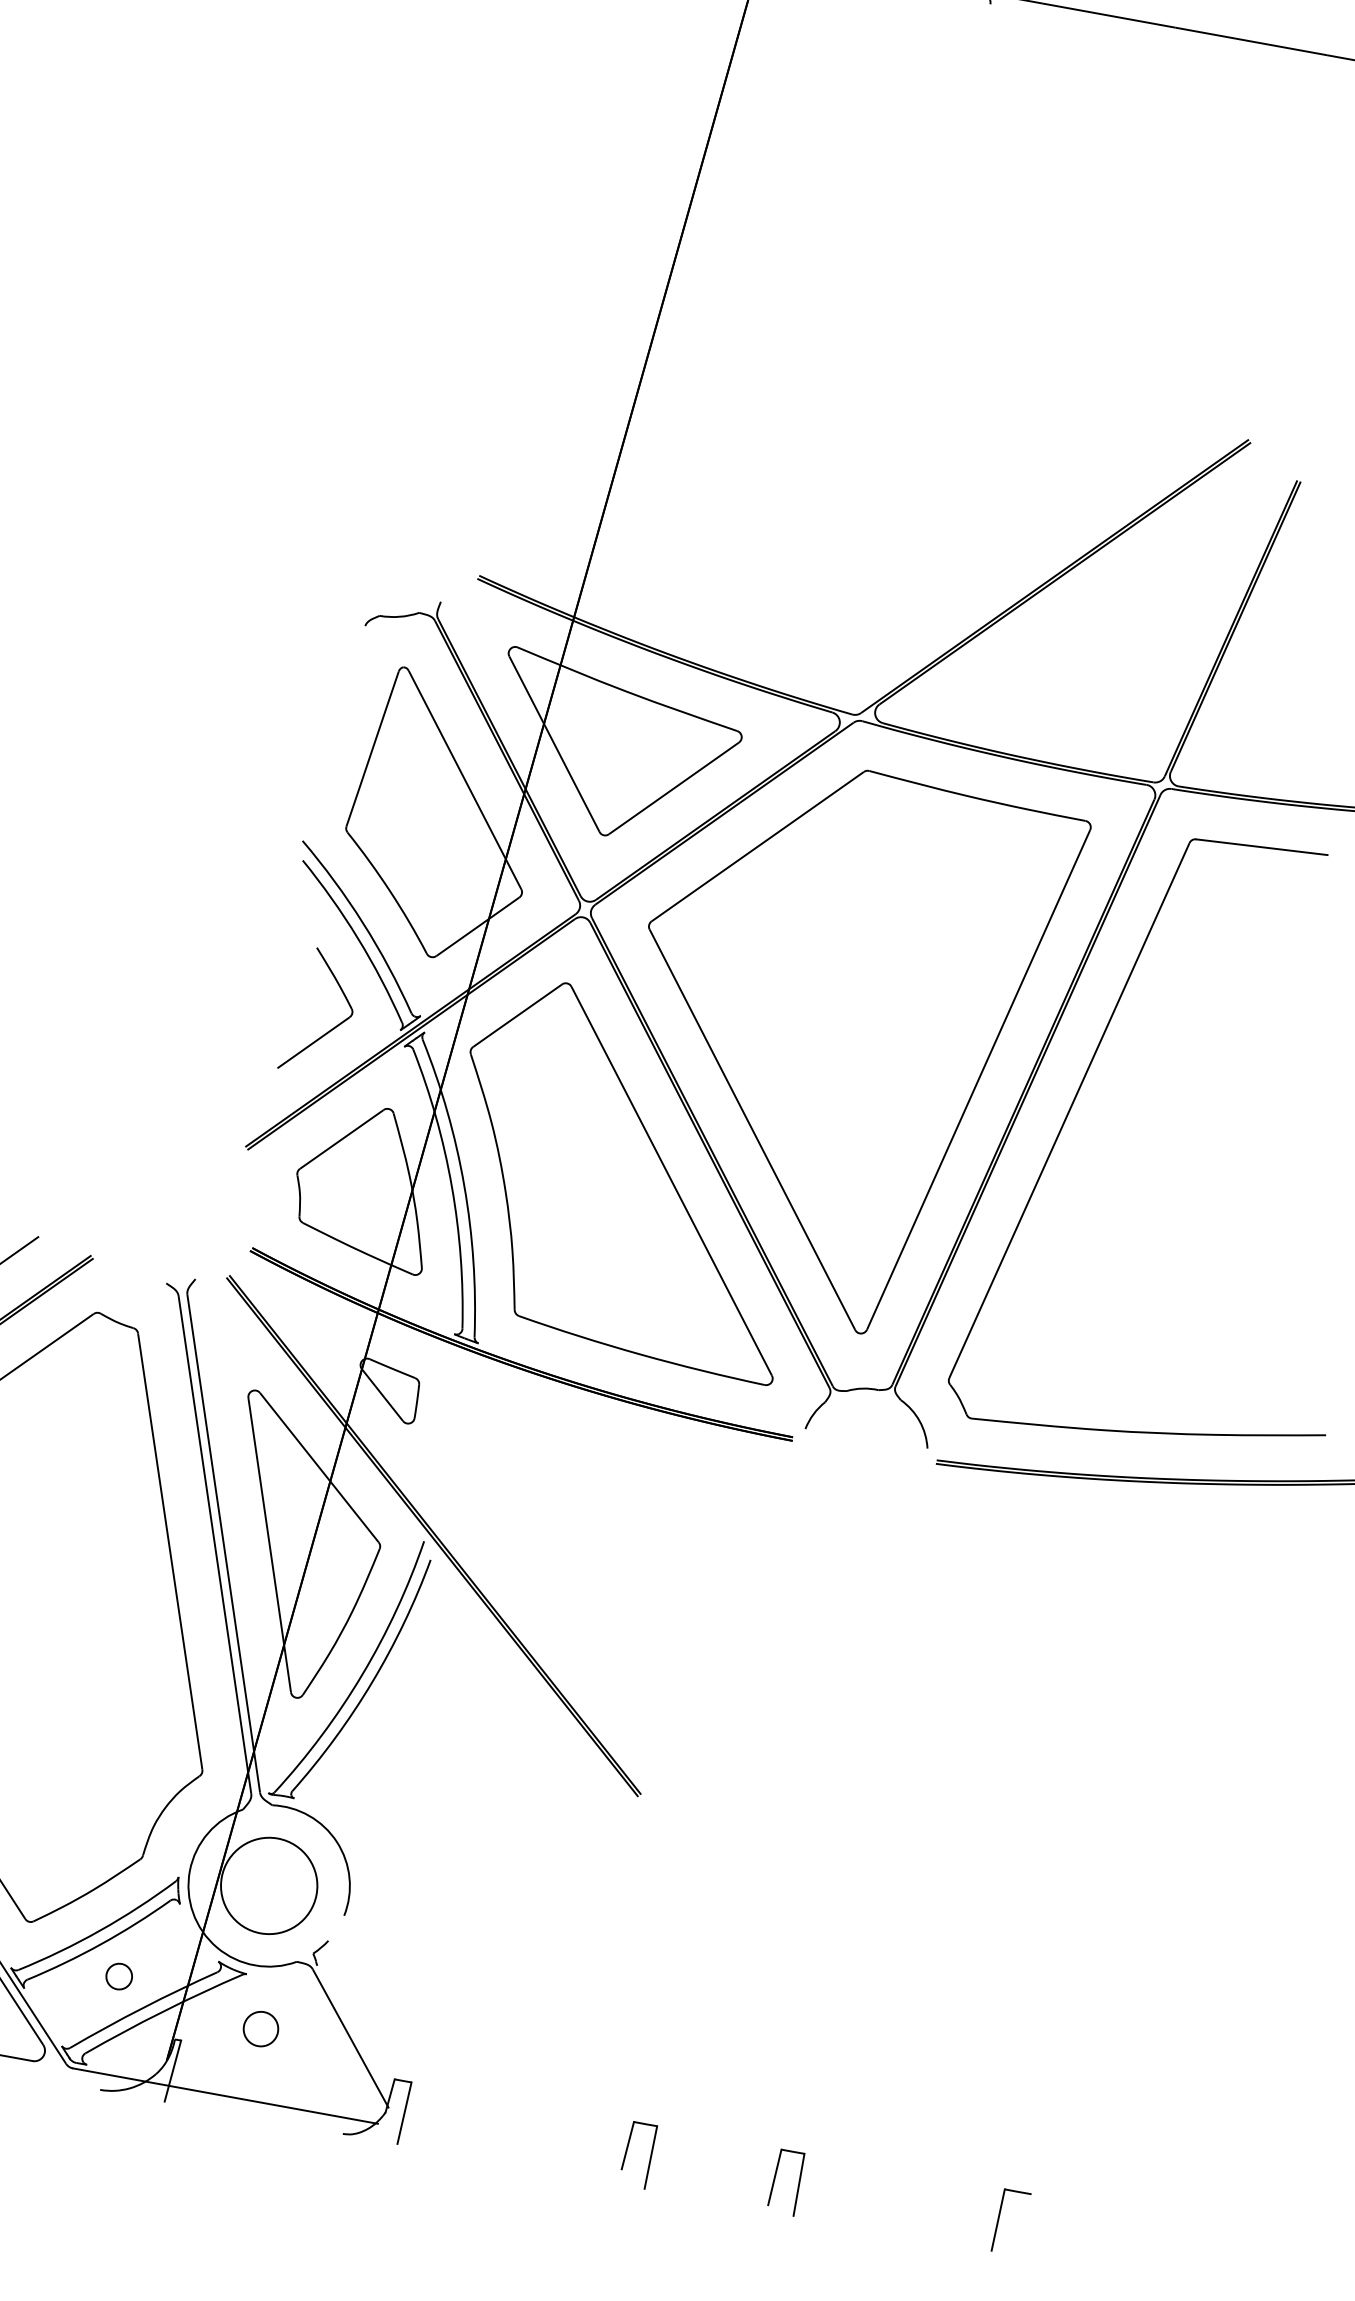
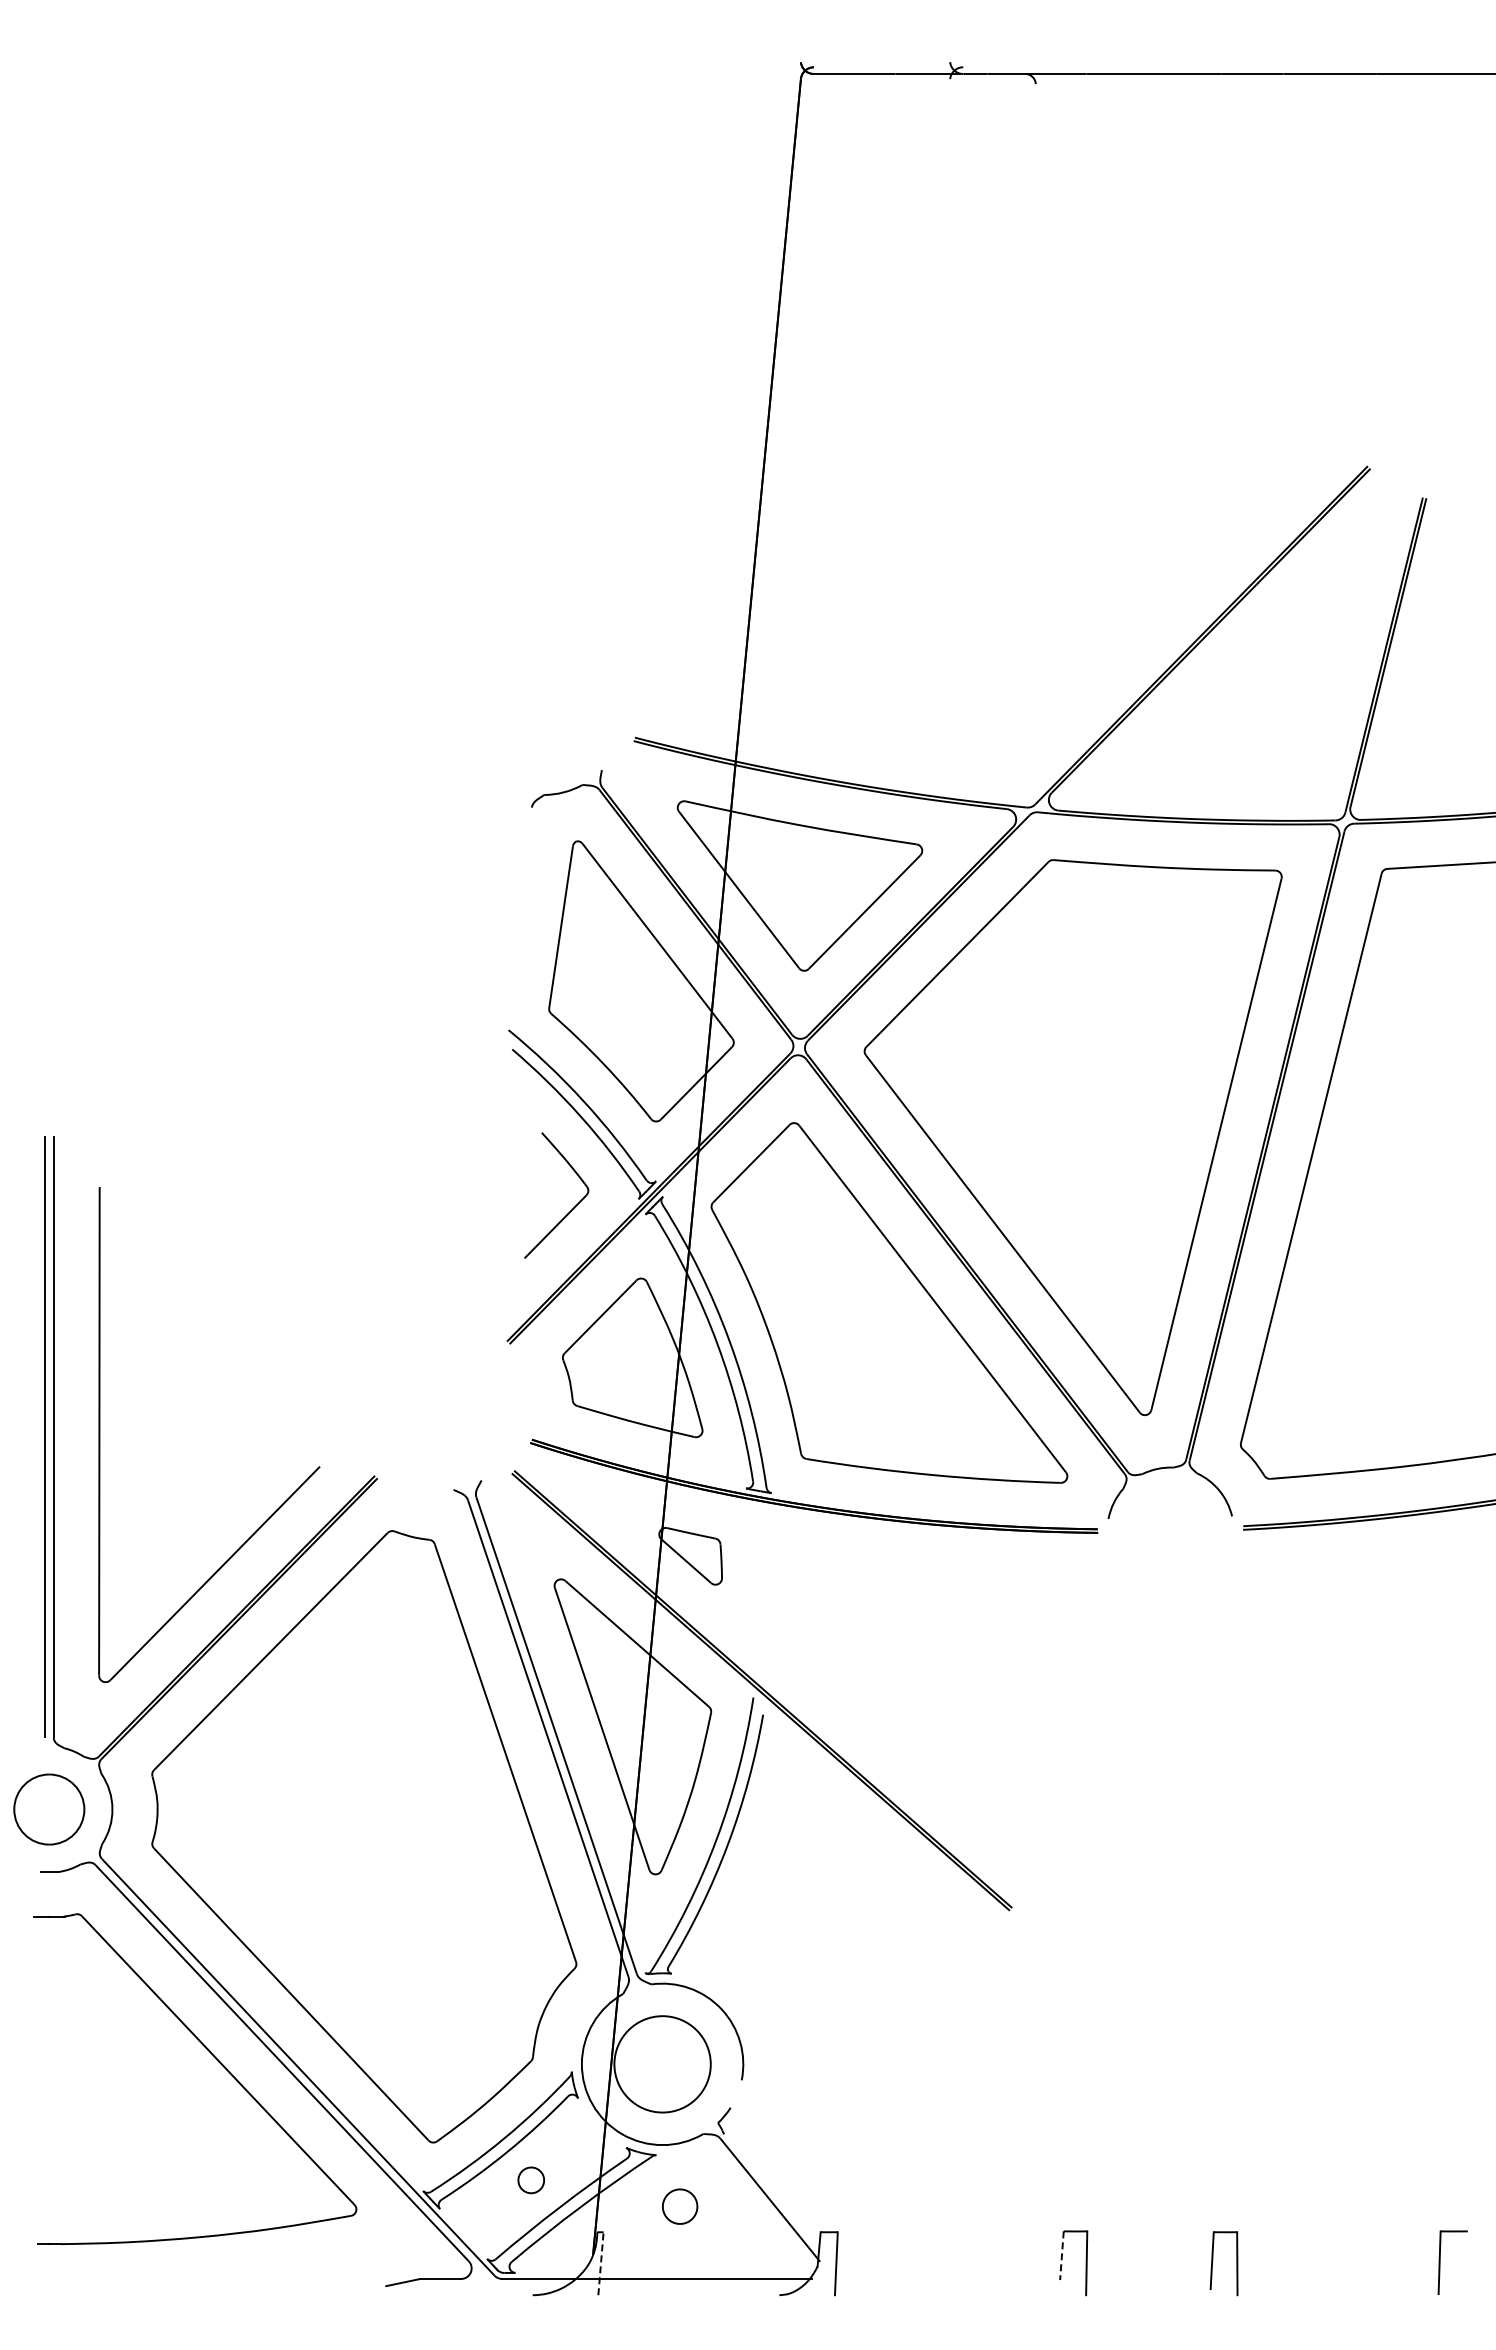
line: (172, 2070) -> (600, 2263), solid -> dashed
line: (627, 2146) -> (1061, 2256), solid -> dashed

